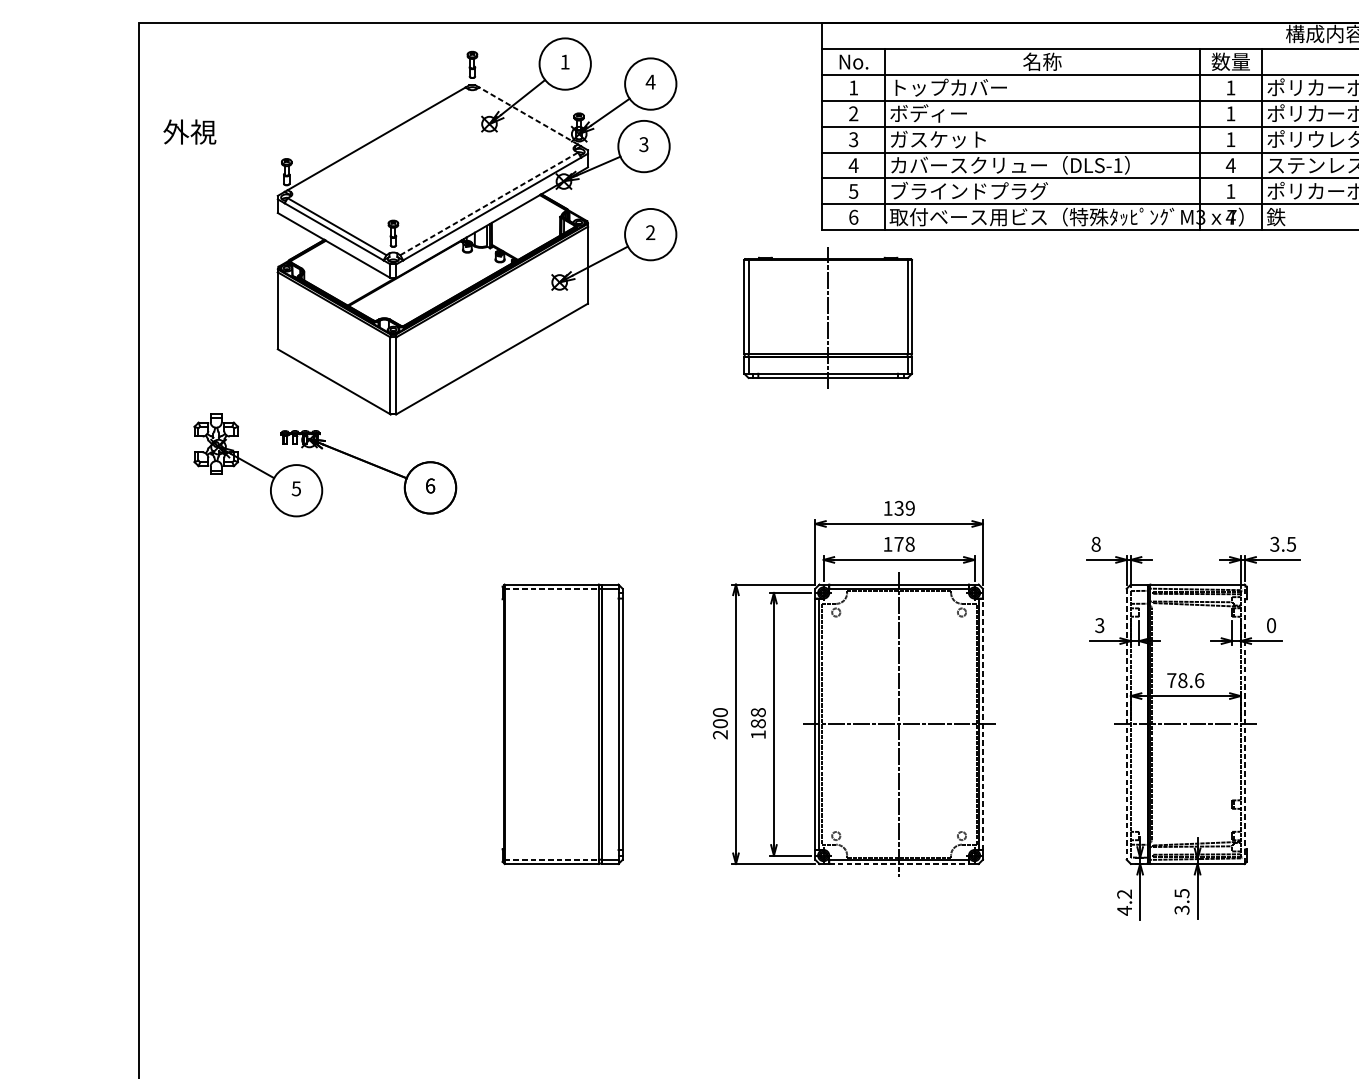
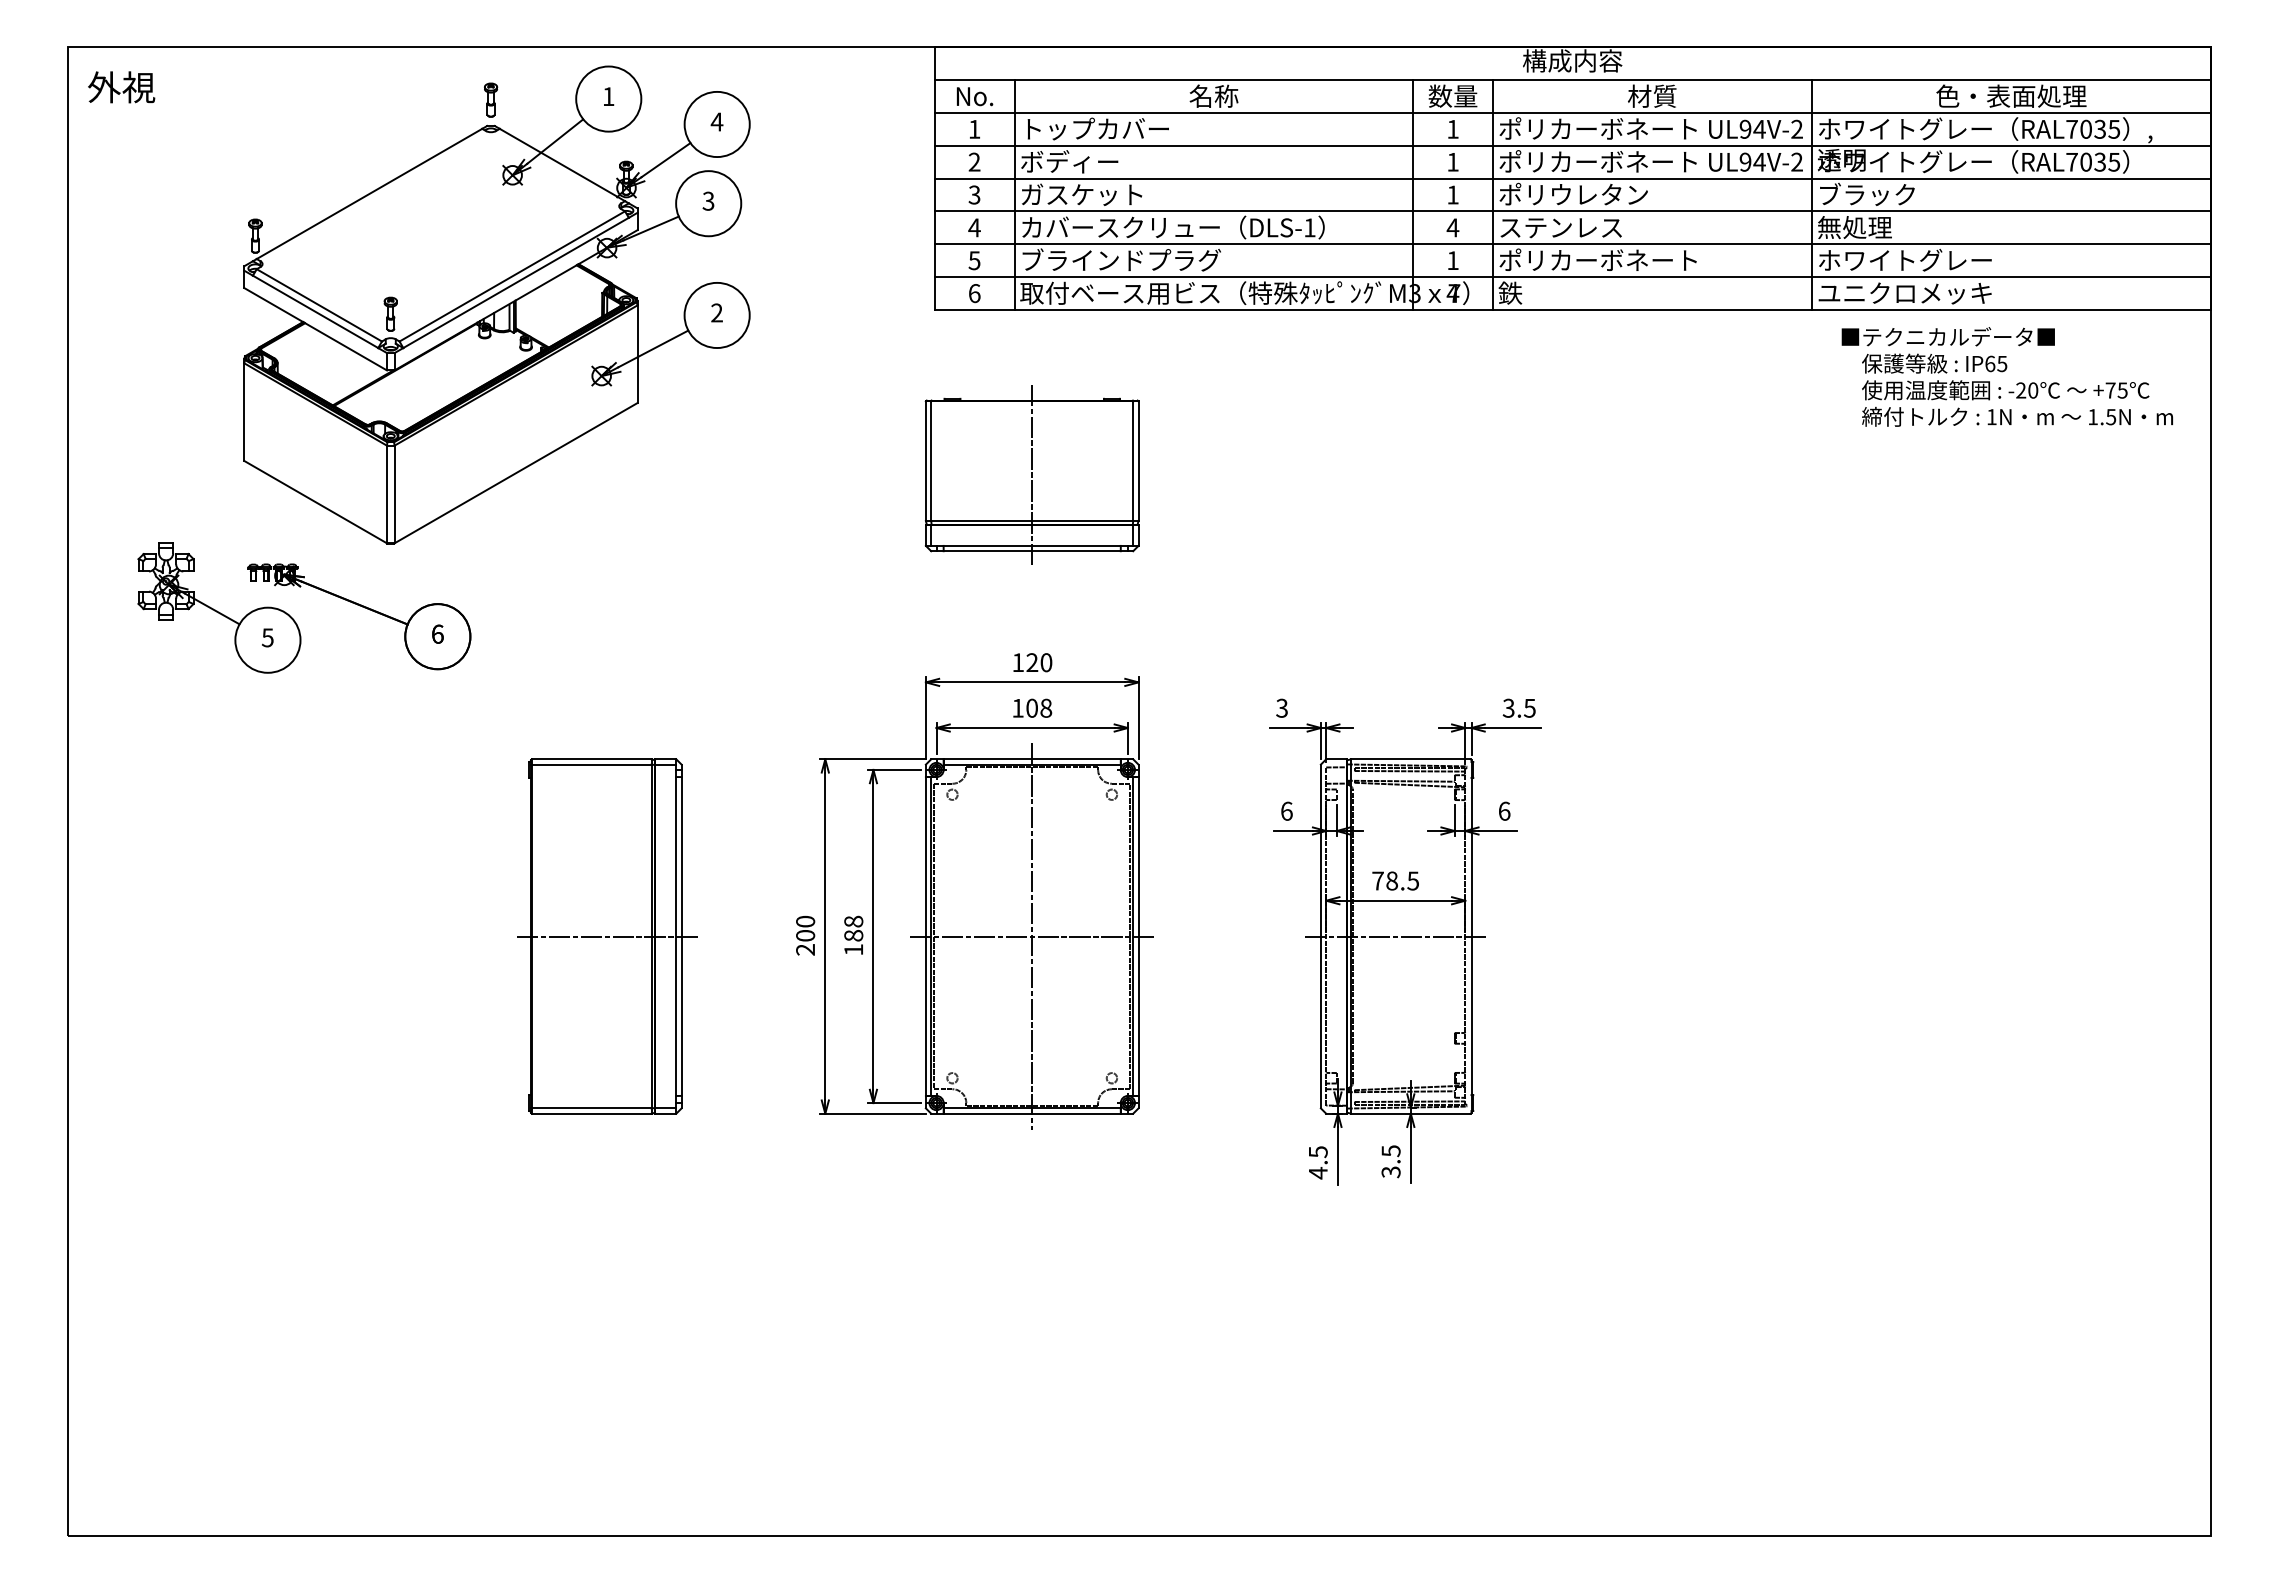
line: (528, 115) -> (562, 164), dashed -> solid
text: (189, 132) -> (121, 87), moved
line: (489, 203) -> (512, 276), dashed -> solid
part: (827, 317) -> (1031, 474), moved
text: (904, 508) -> (1039, 662), 139 -> 120
text: (898, 543) -> (1031, 707), 178 -> 108
text: (1095, 543) -> (1281, 707), 8 -> 3
line: (551, 588) -> (591, 764), dashed -> solid
text: (1099, 624) -> (1286, 810), 3 -> 6
text: (1271, 624) -> (1504, 810), 0 -> 6
text: (1199, 680) -> (1413, 880), 78.6 -> 78.5
line: (563, 724) -> (606, 936), added
line: (982, 724) -> (1138, 936), dashed -> solid
line: (1126, 724) -> (1320, 936), dashed -> solid
line: (1245, 724) -> (1471, 936), dashed -> solid
line: (551, 859) -> (591, 1108), dashed -> solid
line: (899, 863) -> (1032, 1113), dashed -> solid
text: (1124, 894) -> (1317, 1152), 4.2 -> 4.5

